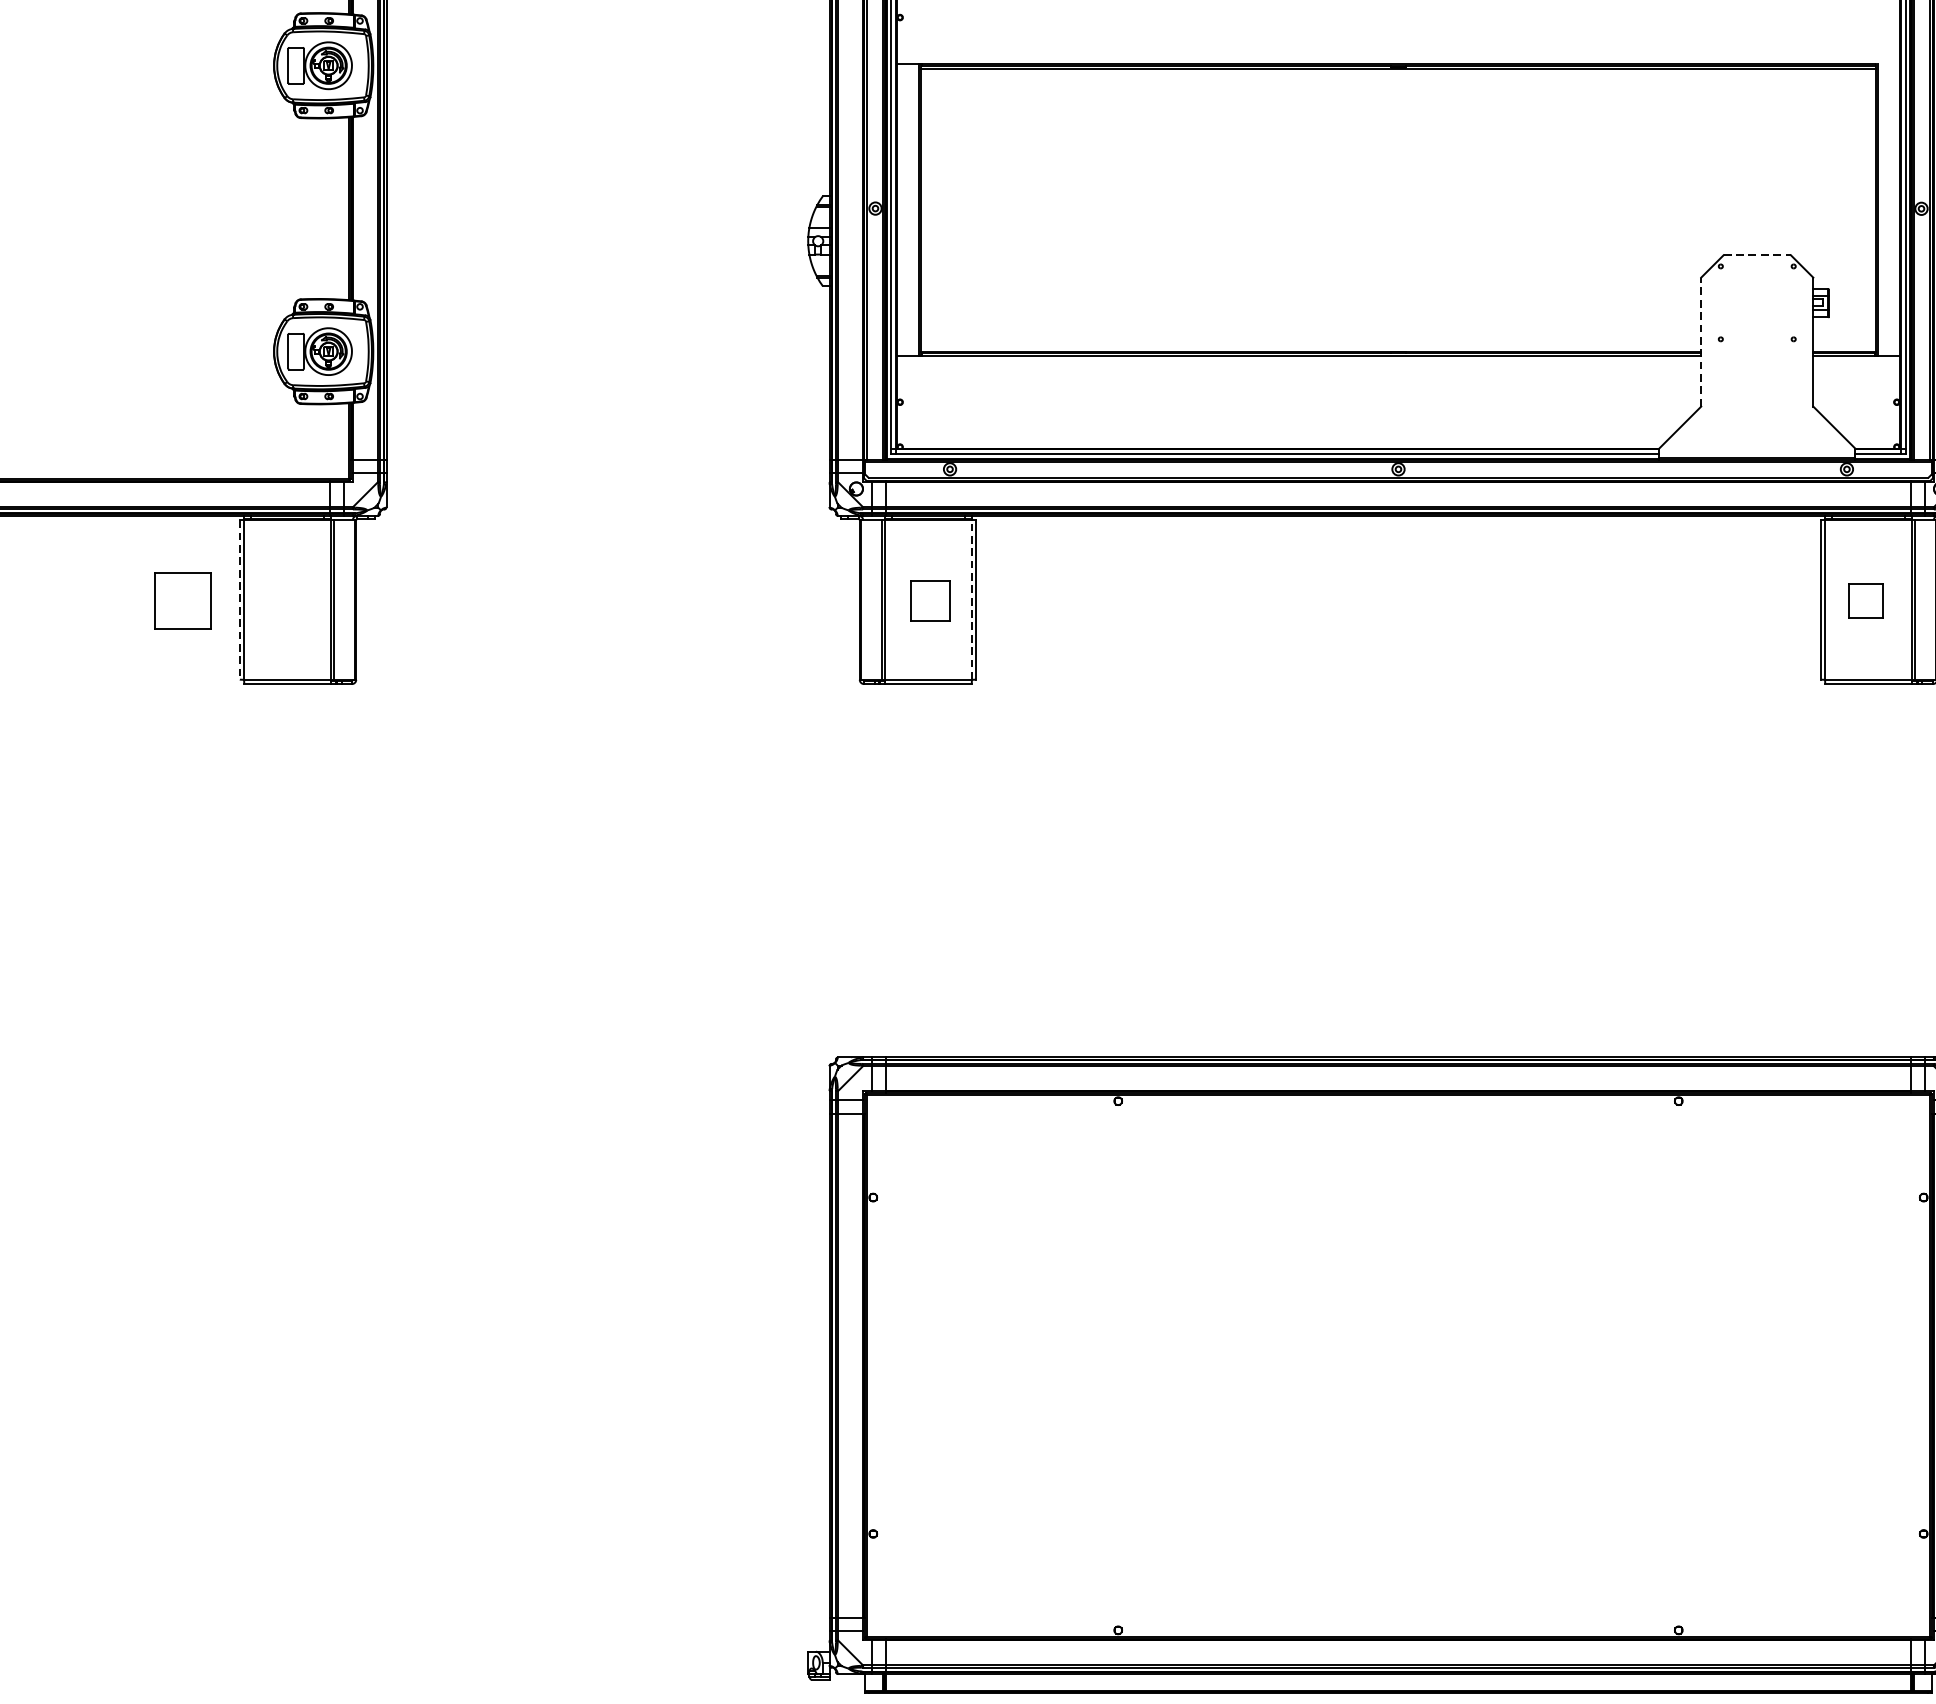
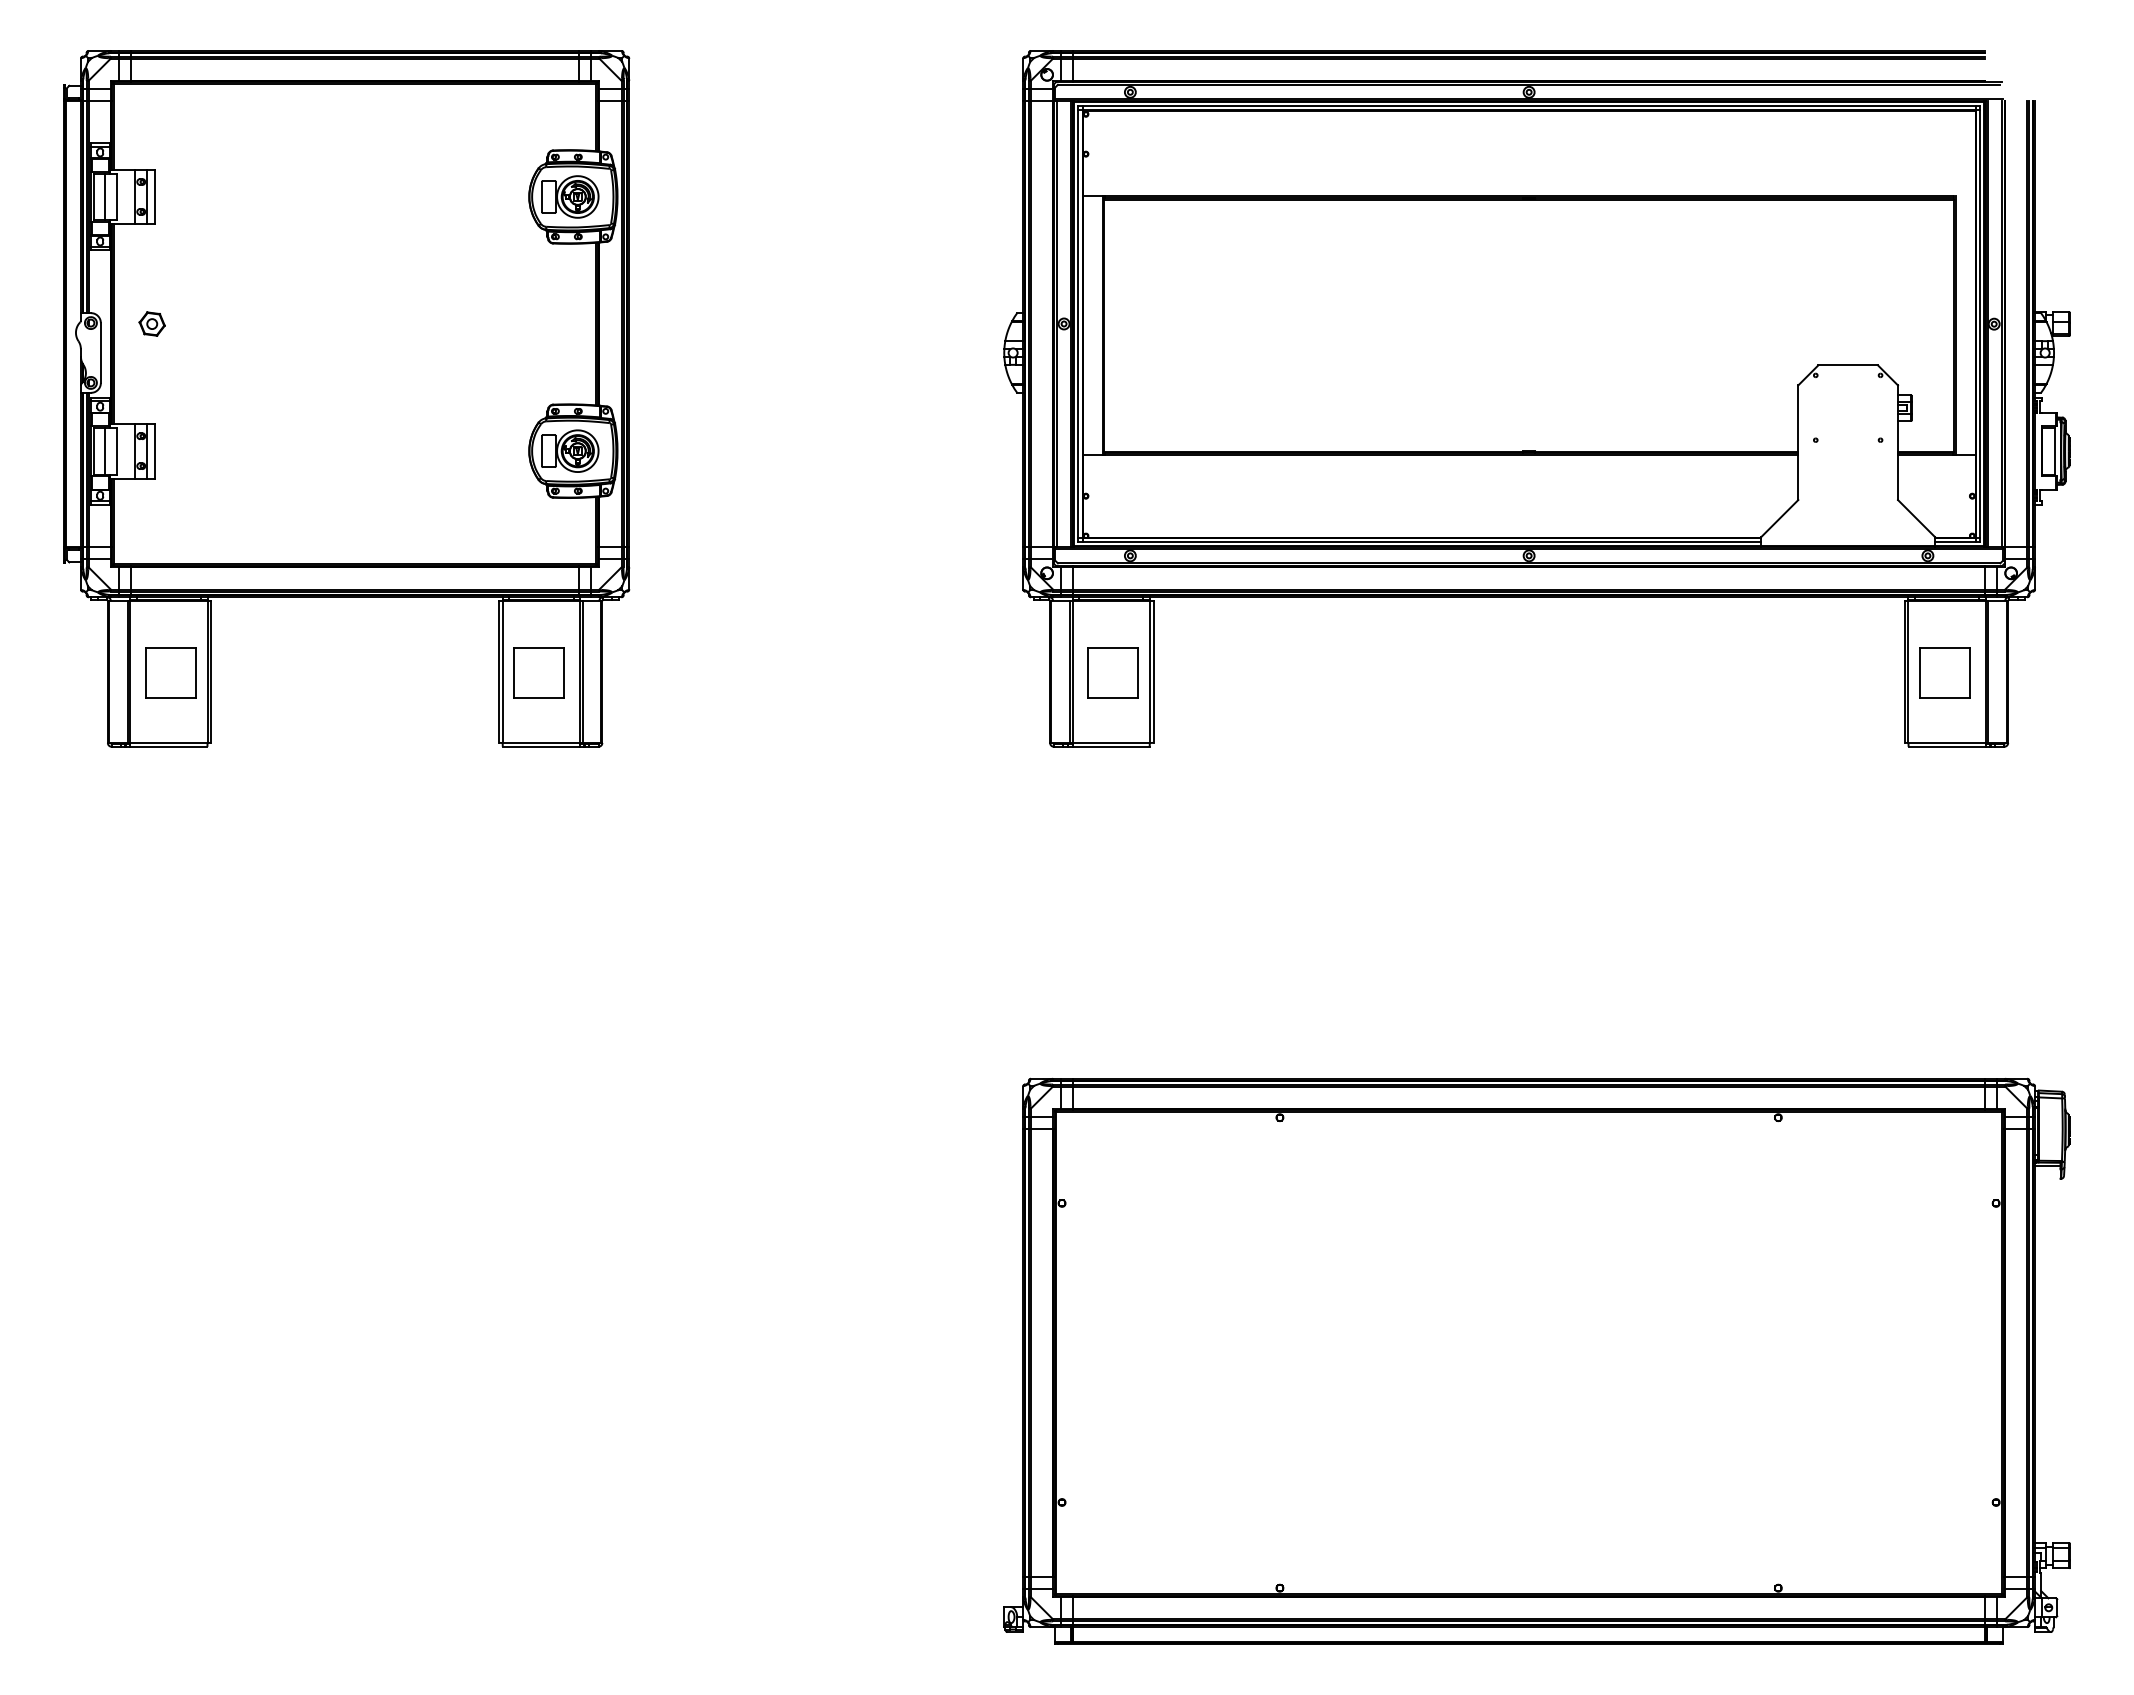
line: (1757, 255) -> (1848, 365), dashed -> solid
line: (1701, 341) -> (1798, 442), dashed -> solid
line: (239, 599) -> (498, 671), dashed -> solid
part: (182, 600) -> (538, 672), moved
part: (929, 600) -> (1112, 672), size x1.43
line: (971, 600) -> (1149, 672), dashed -> solid
part: (1865, 600) -> (1944, 672), size x1.67

